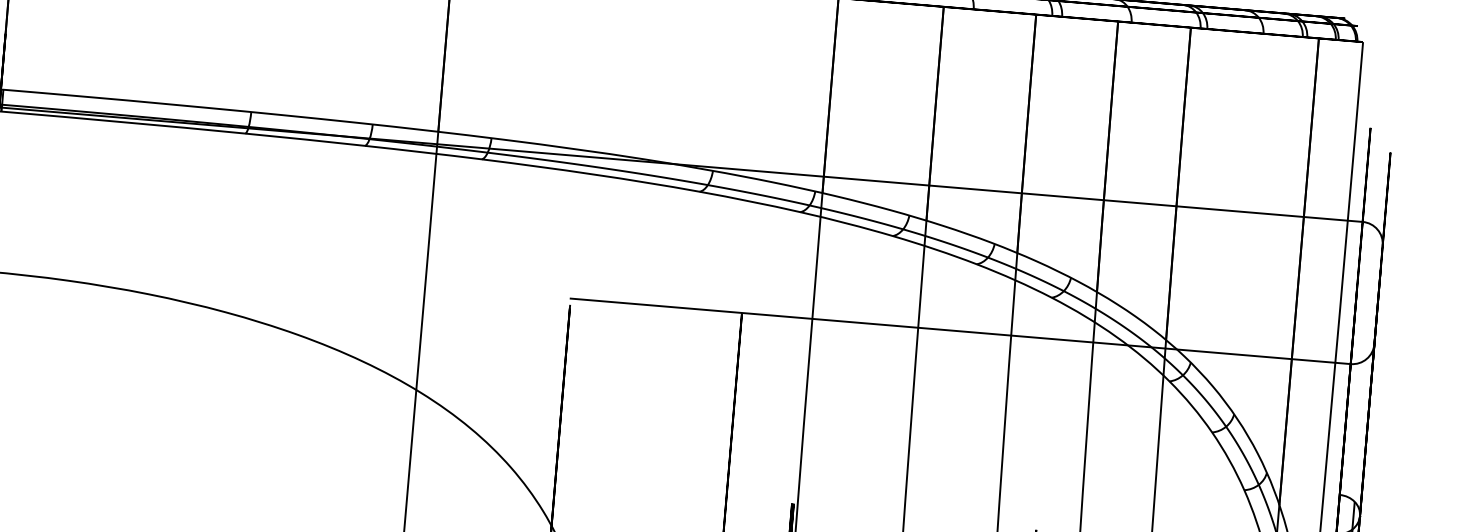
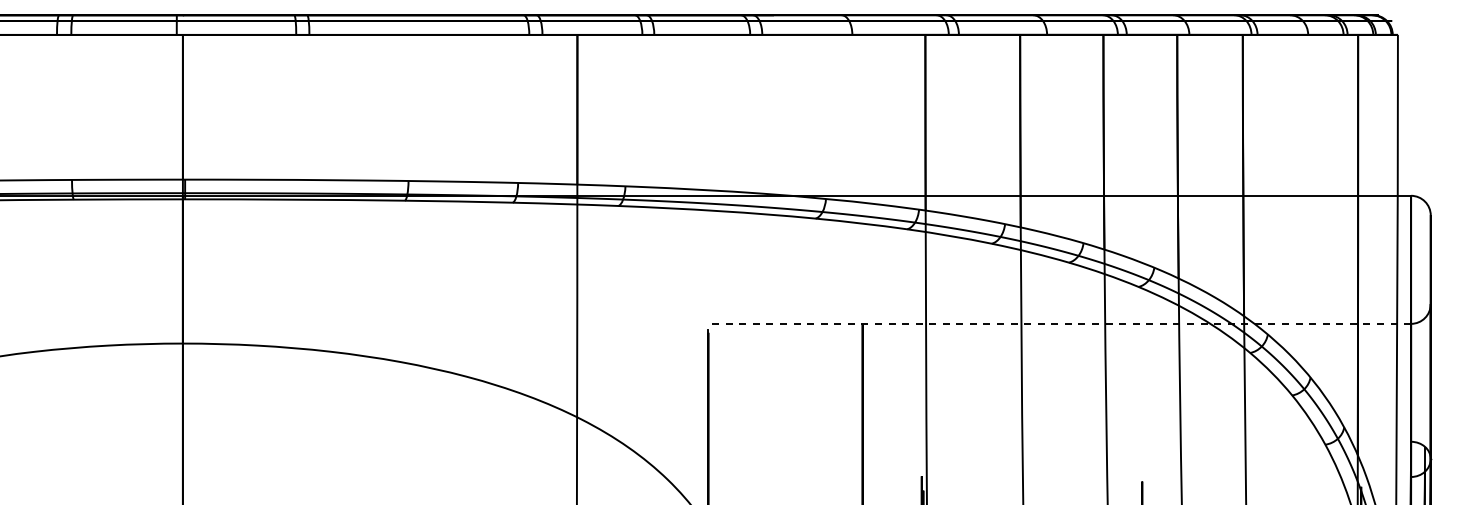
line: (960, 330) -> (1059, 323), solid -> dashed

